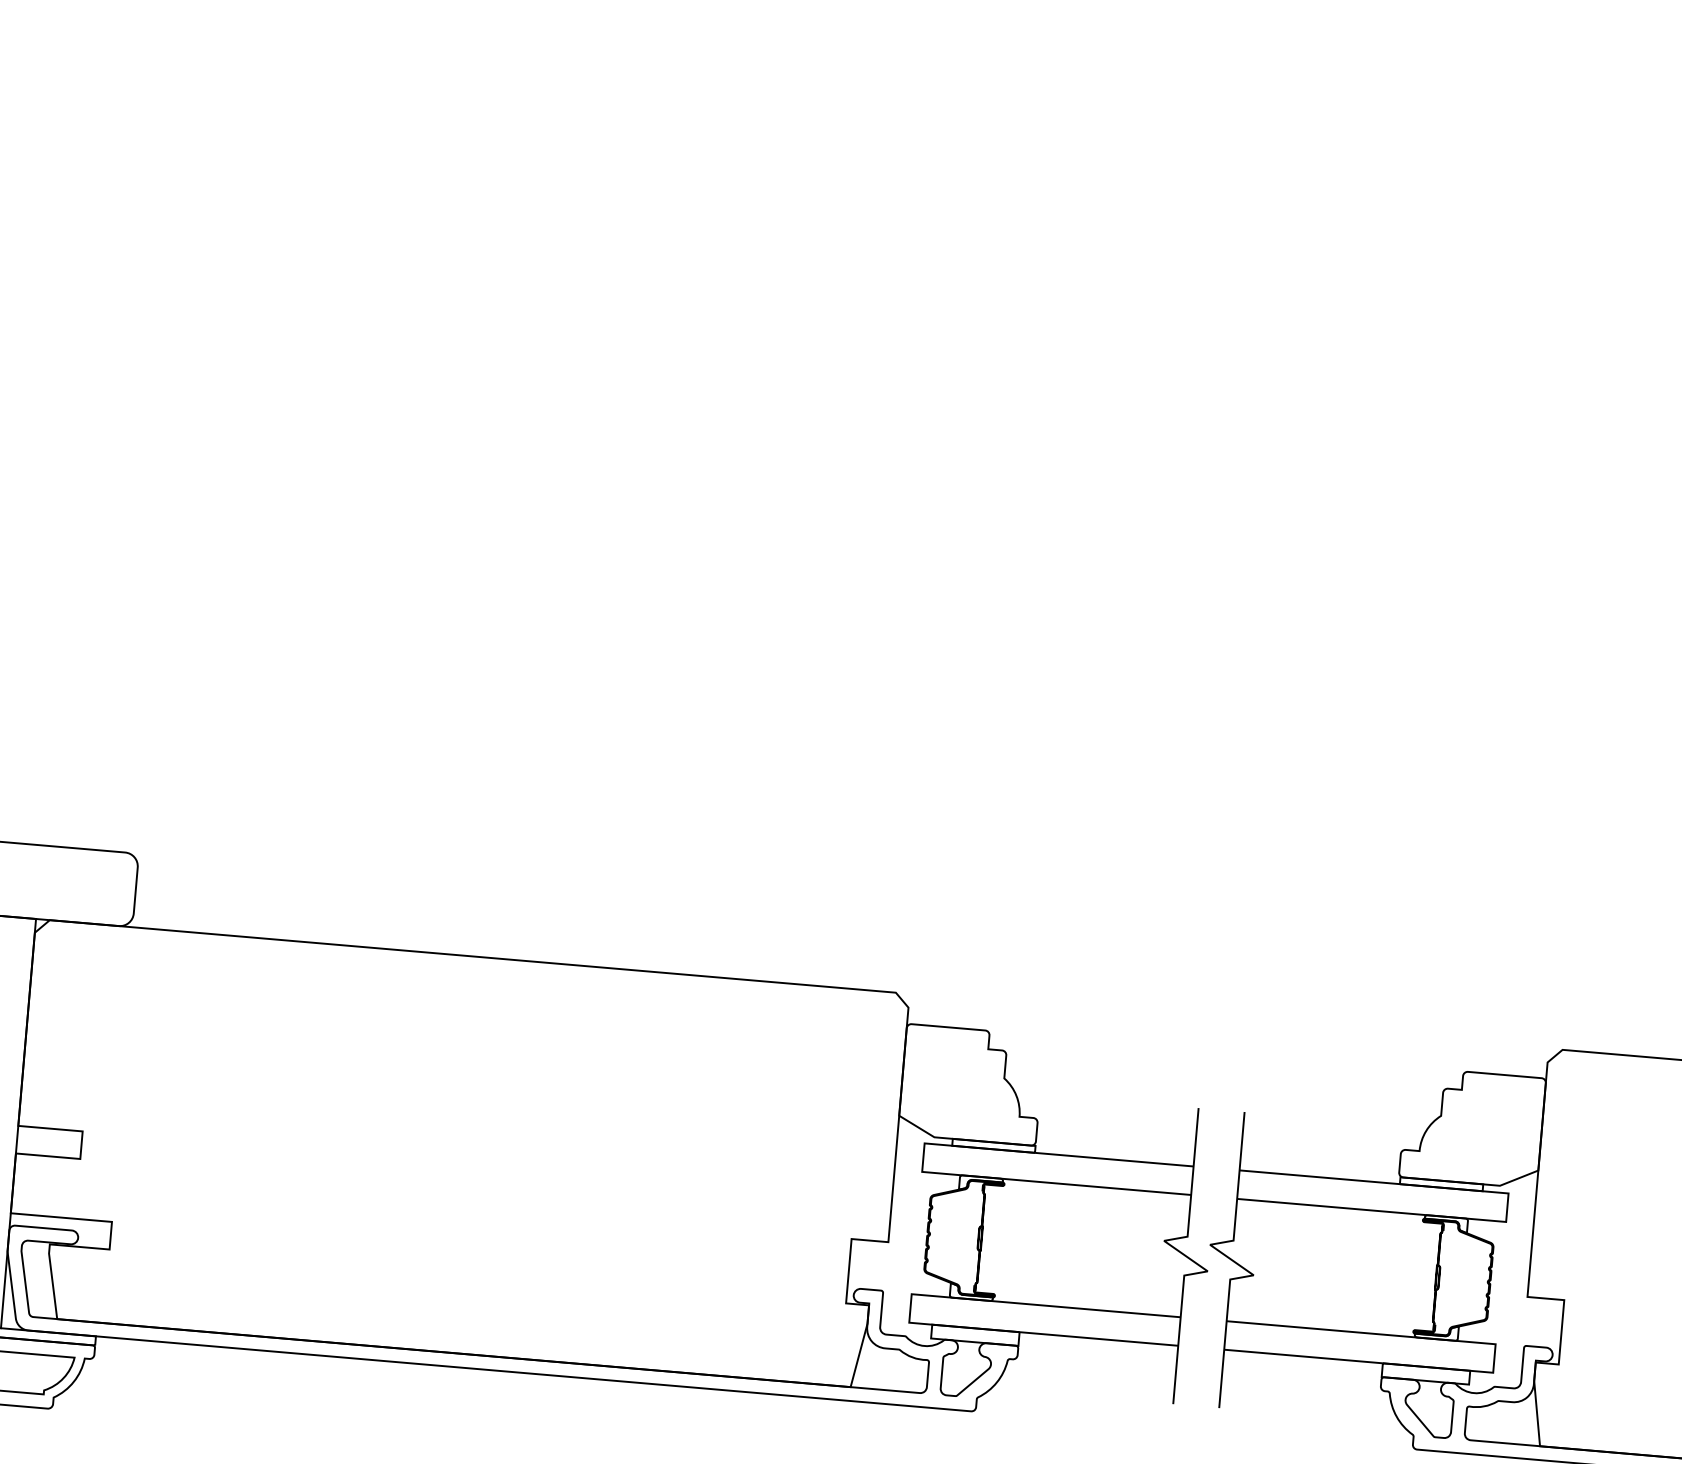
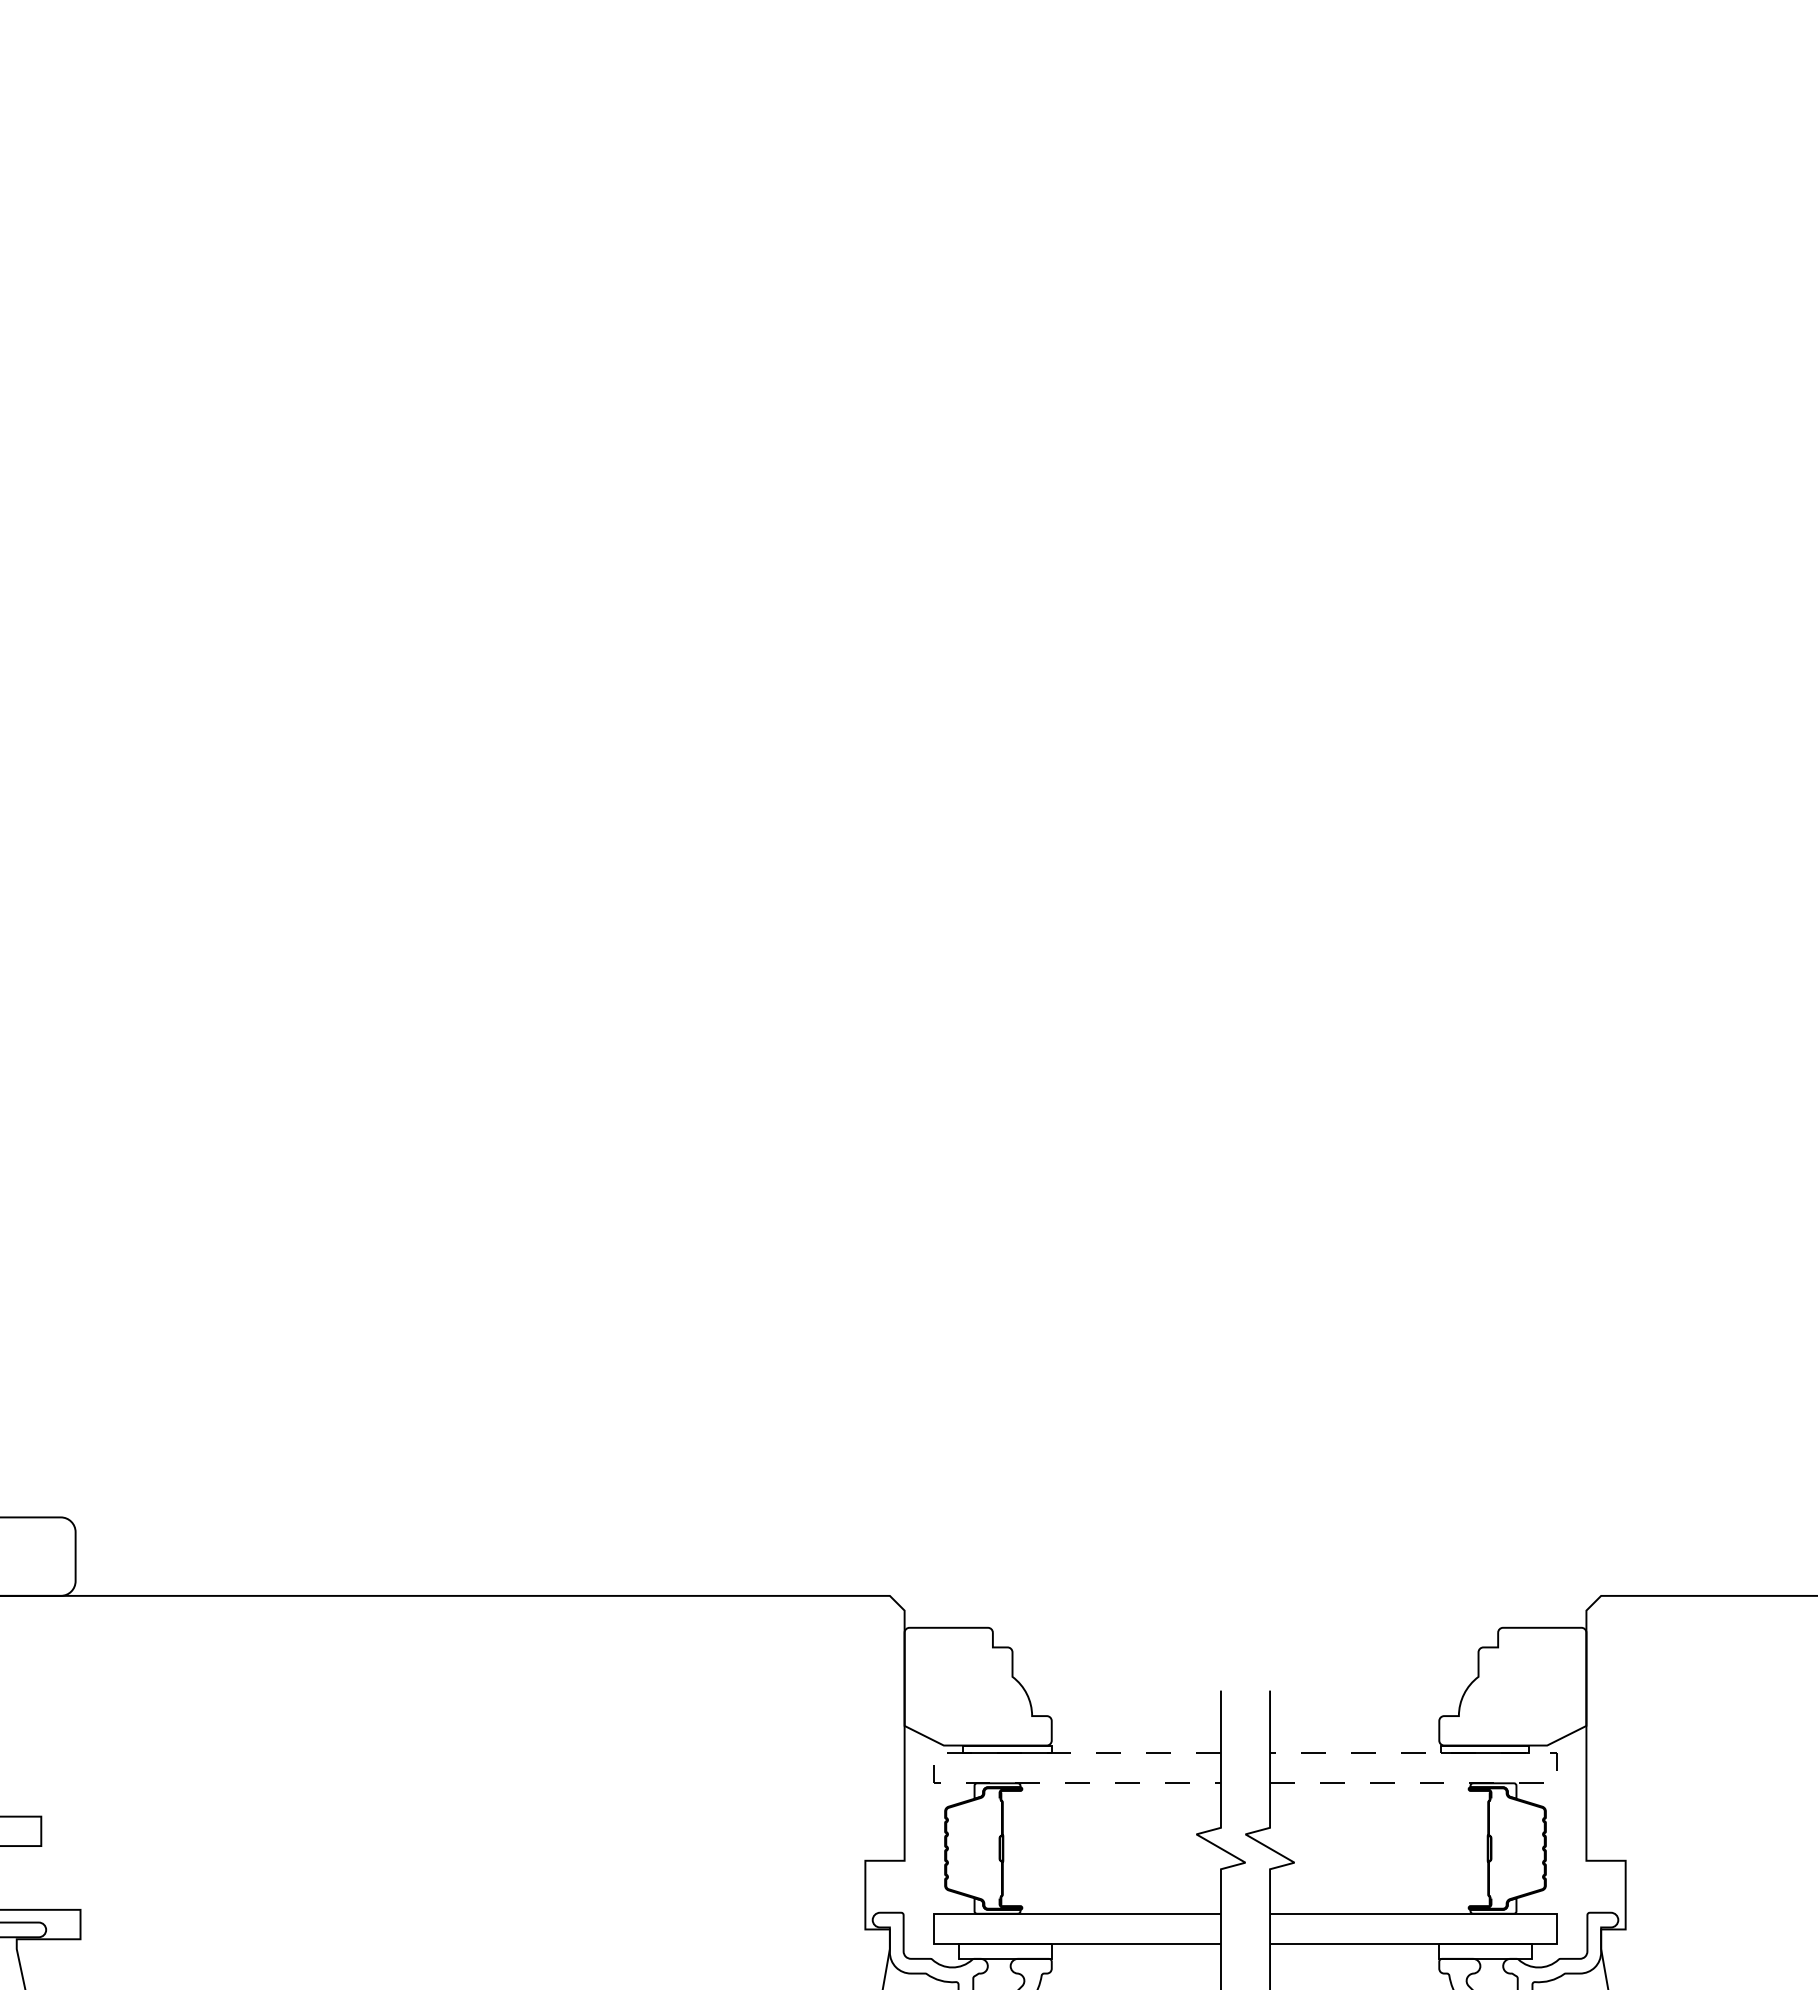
line: (923, 1158) -> (934, 1768), solid -> dashed
line: (1506, 1207) -> (1556, 1767), solid -> dashed

